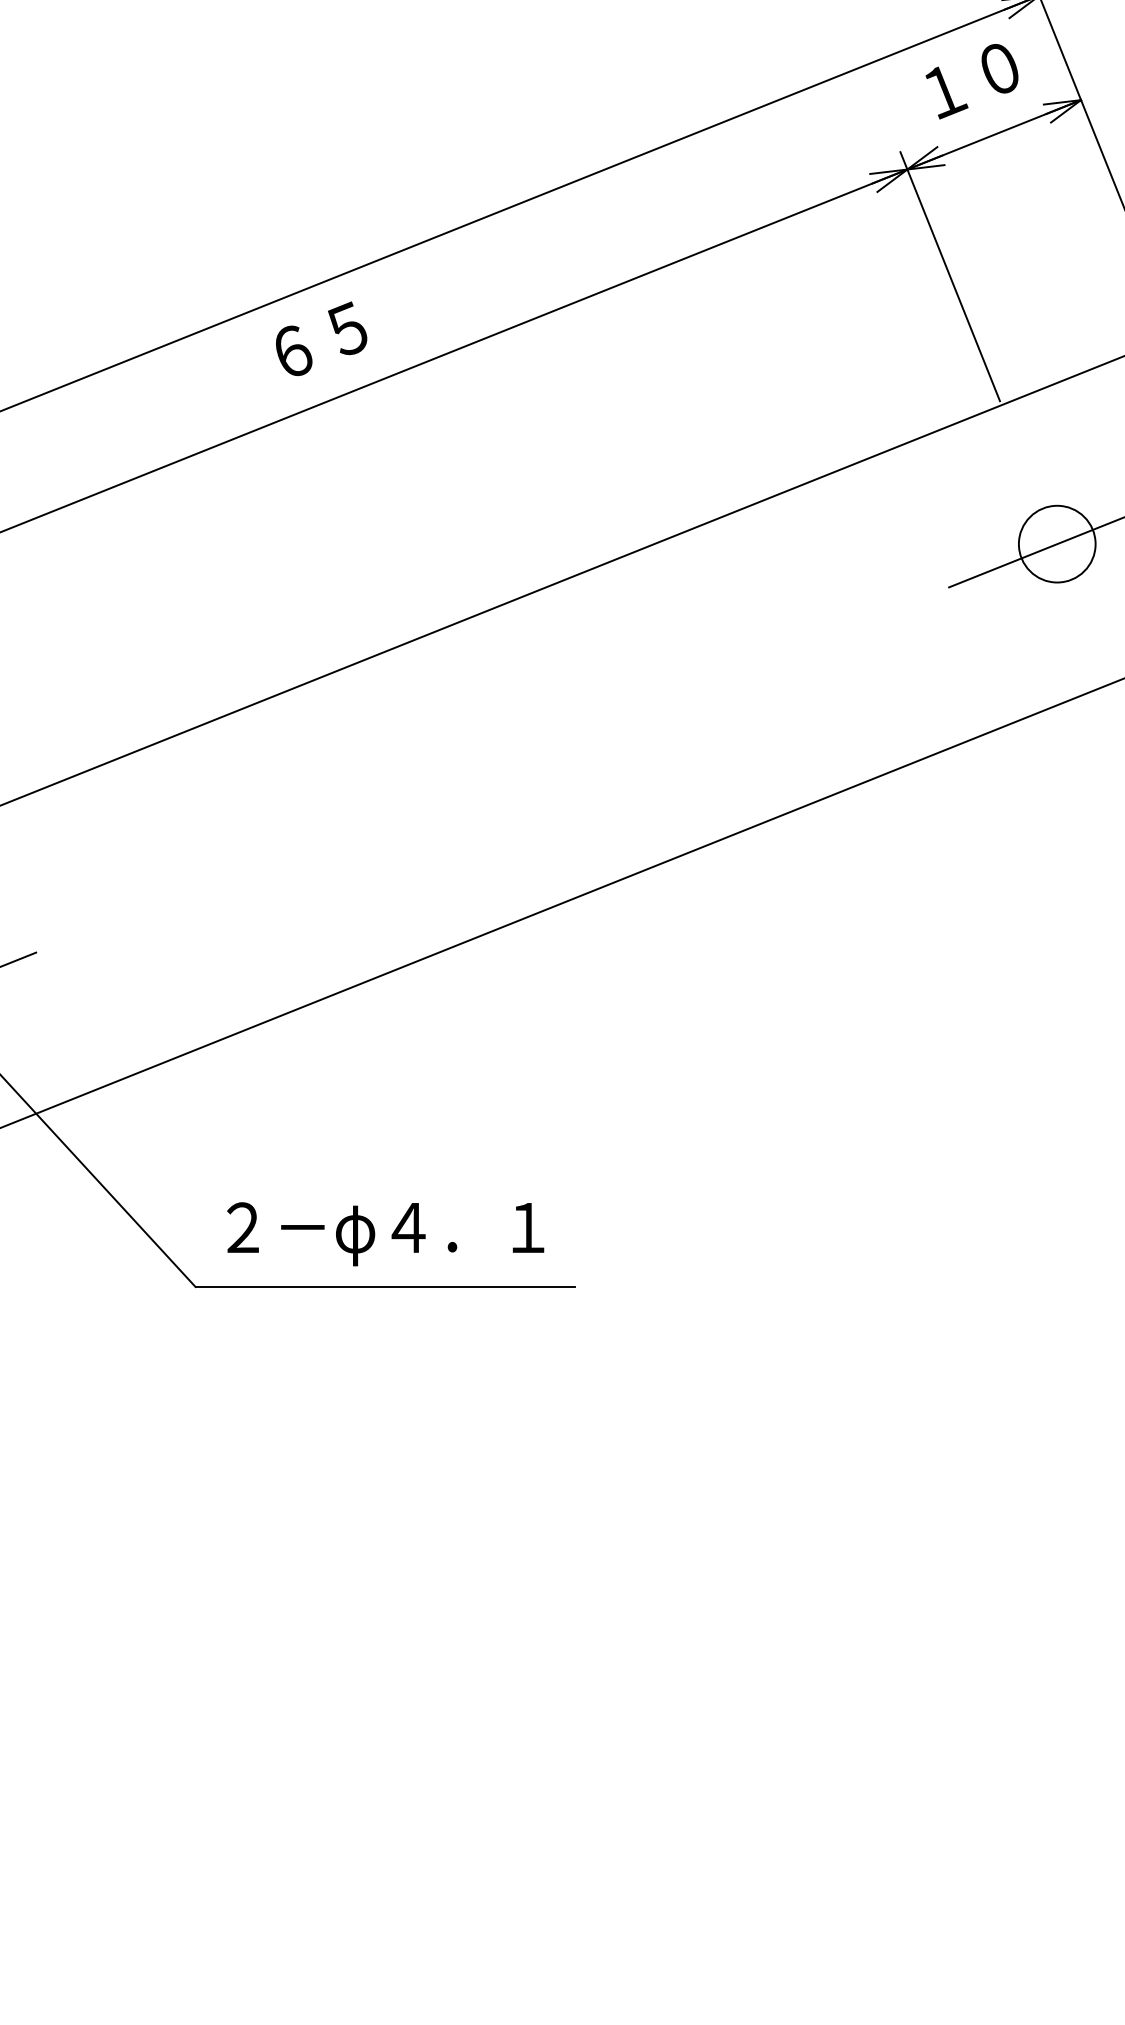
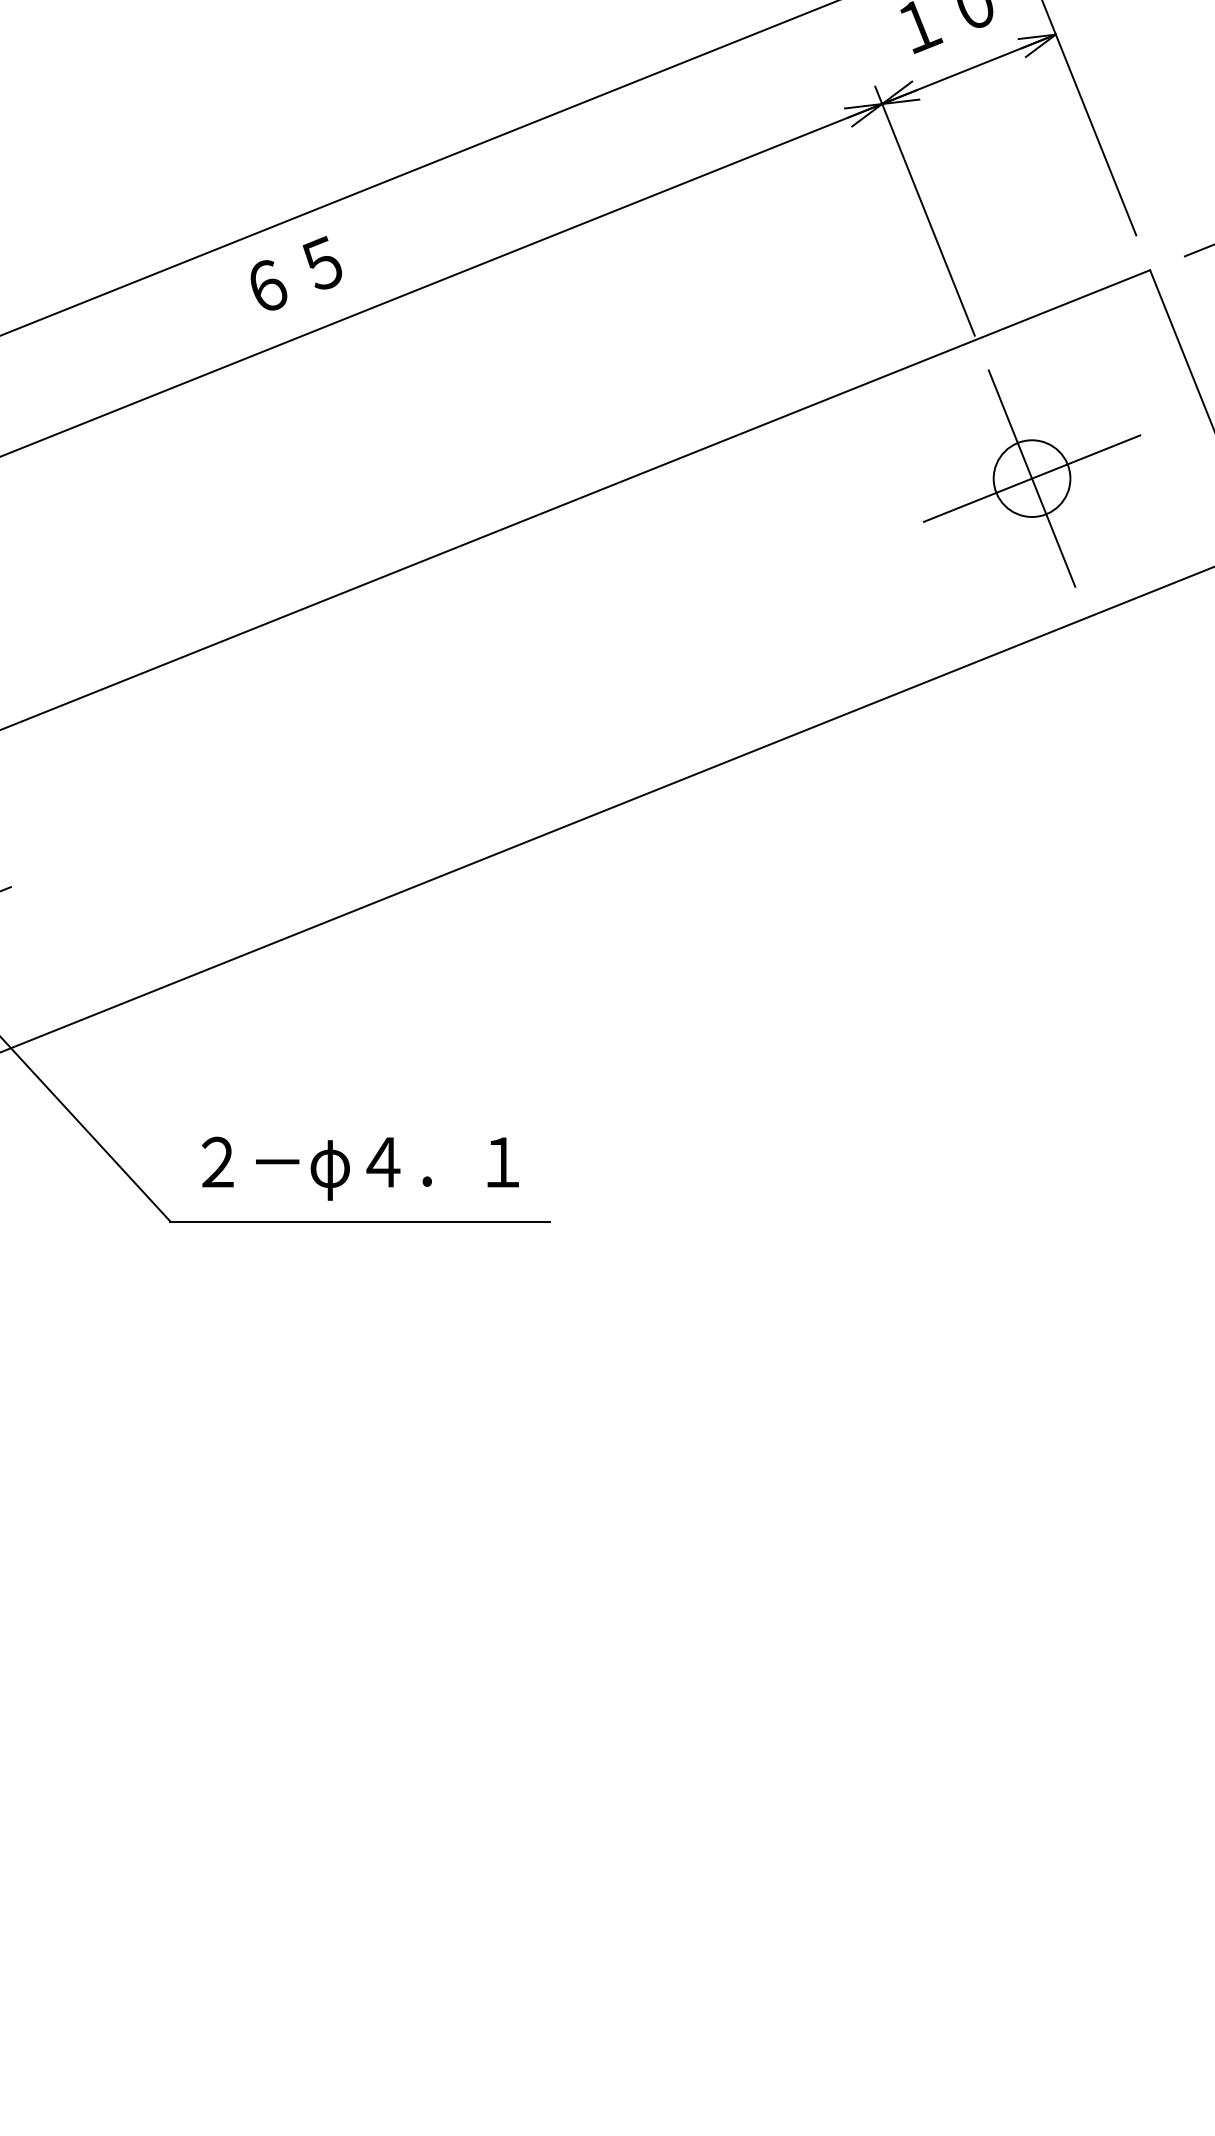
line: (1056, 544) -> (1031, 478), added

